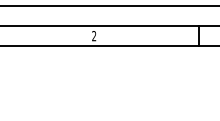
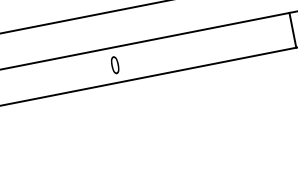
text: (94, 36) -> (115, 65), 2 -> 0

